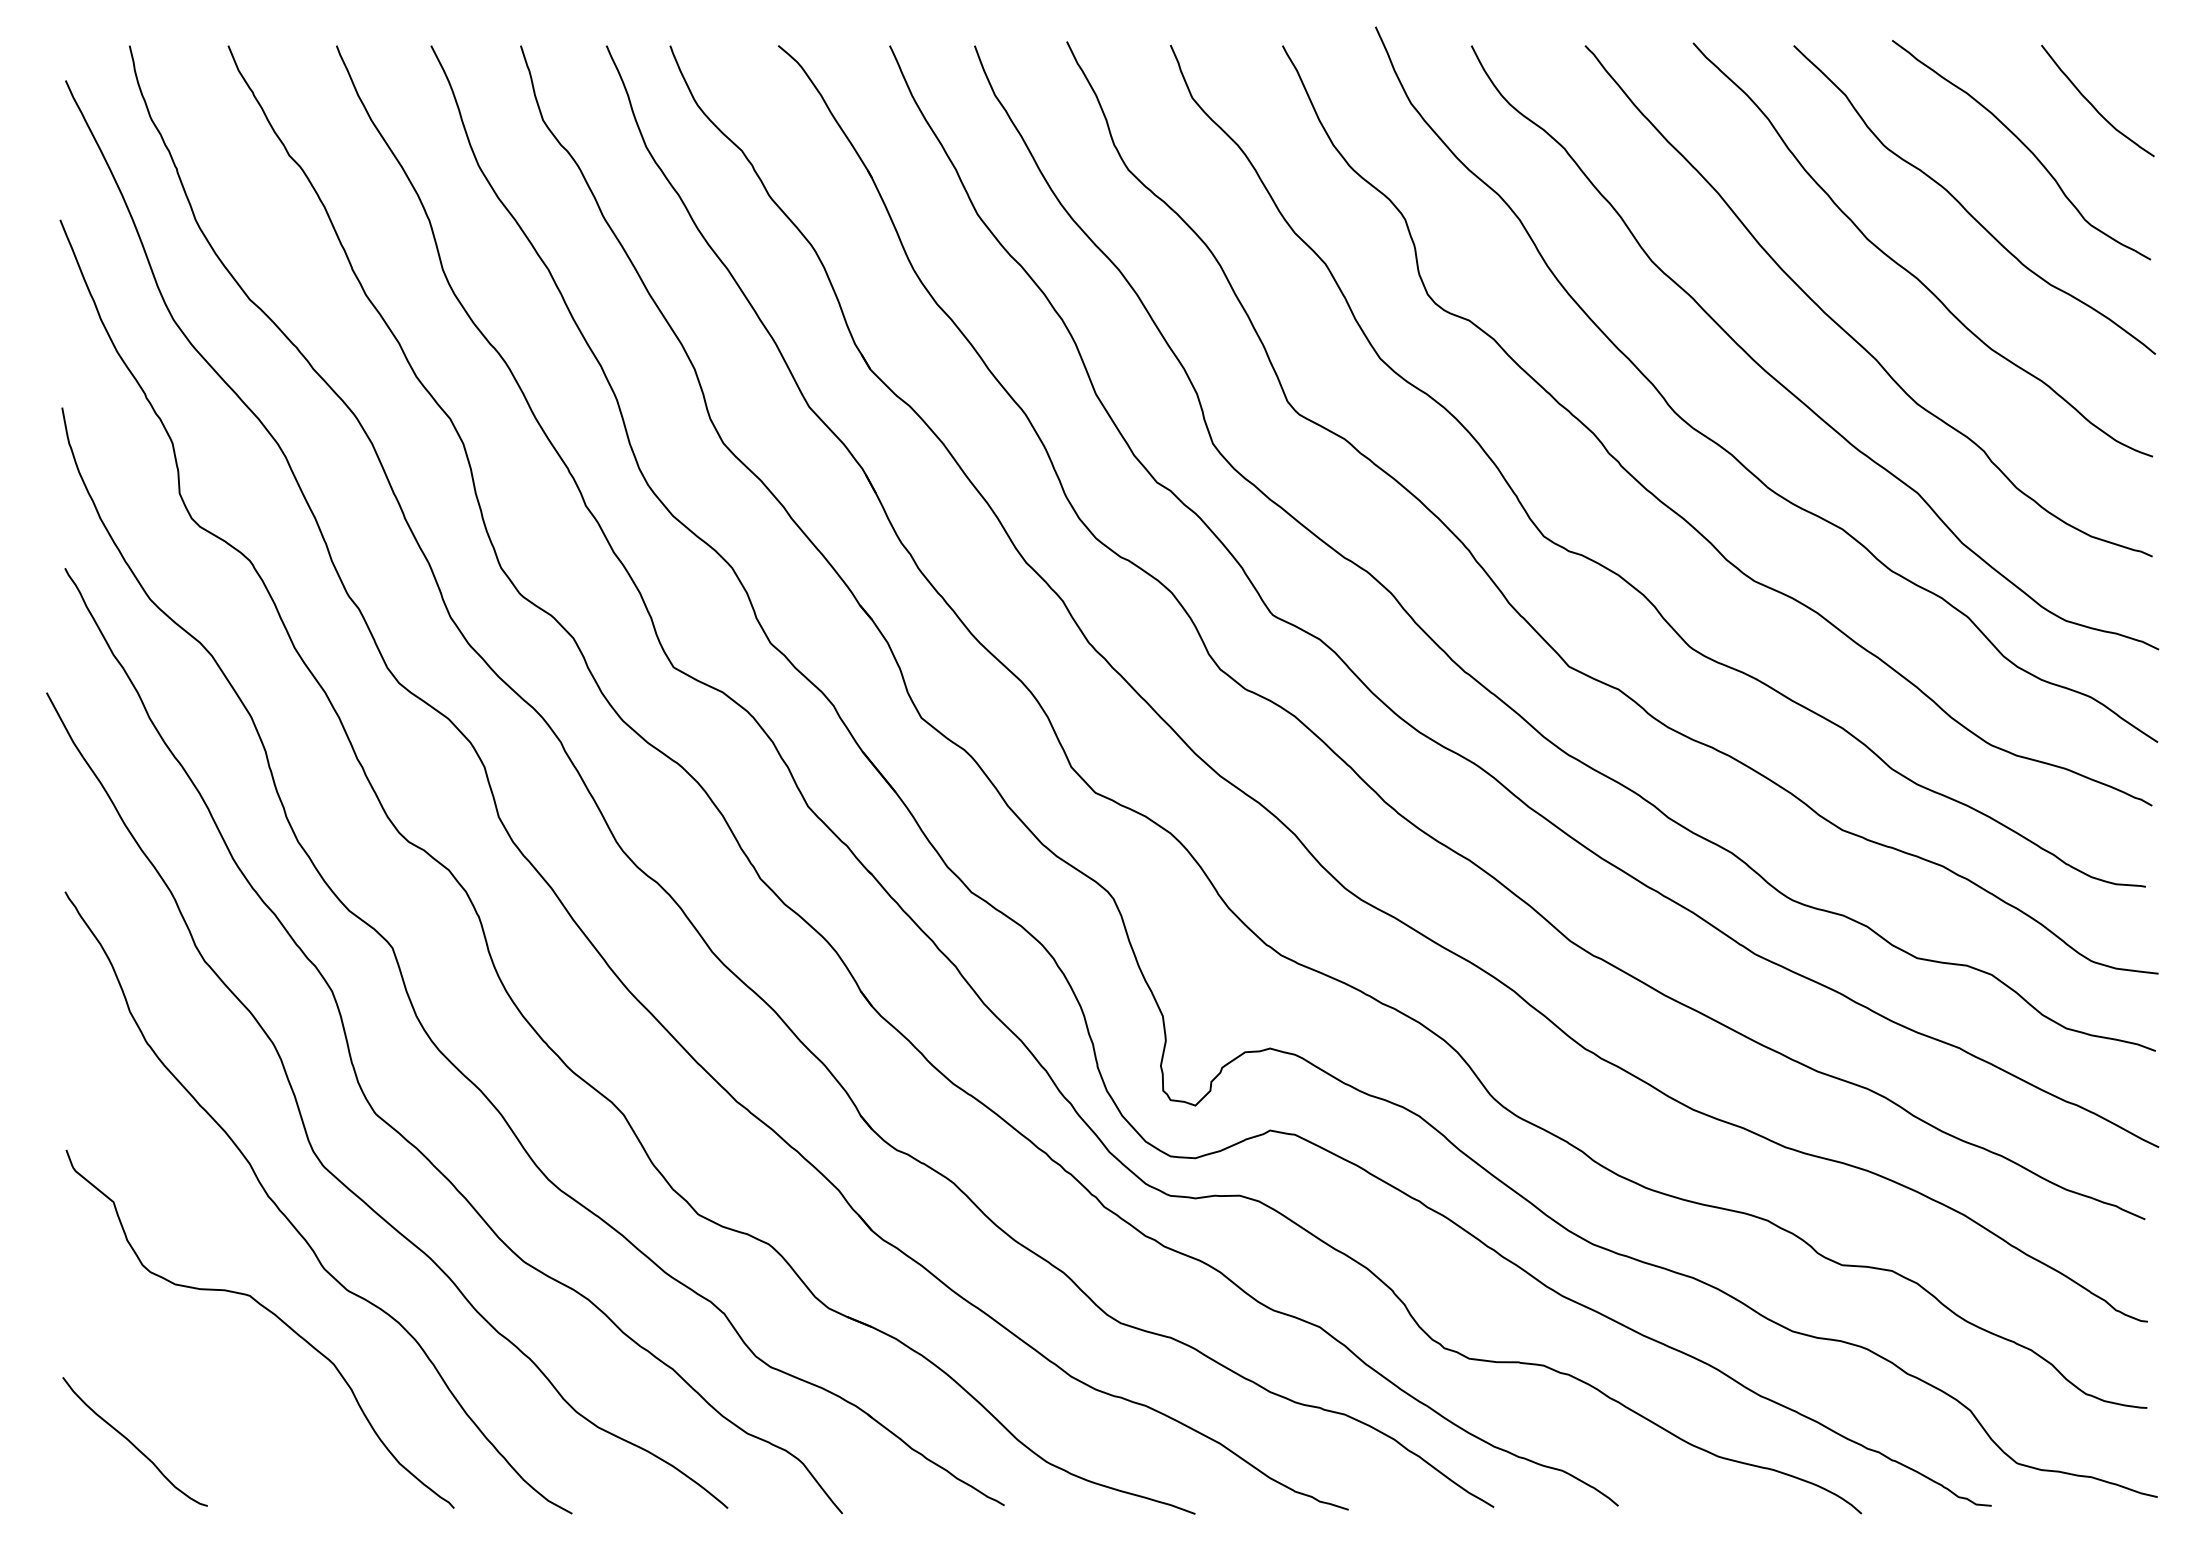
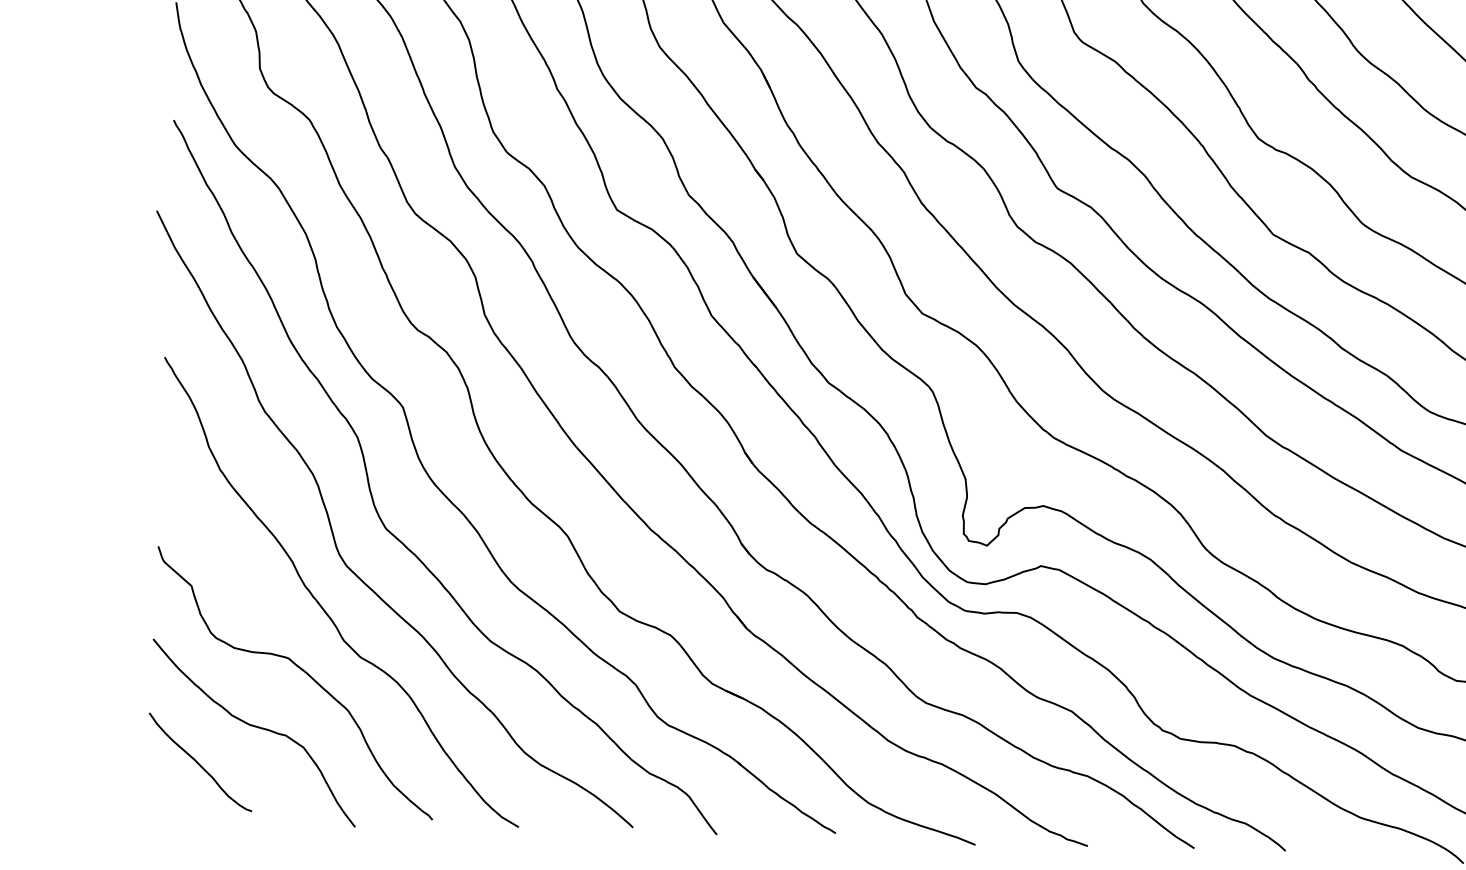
curve: (208, 1391) -> (255, 727), added

